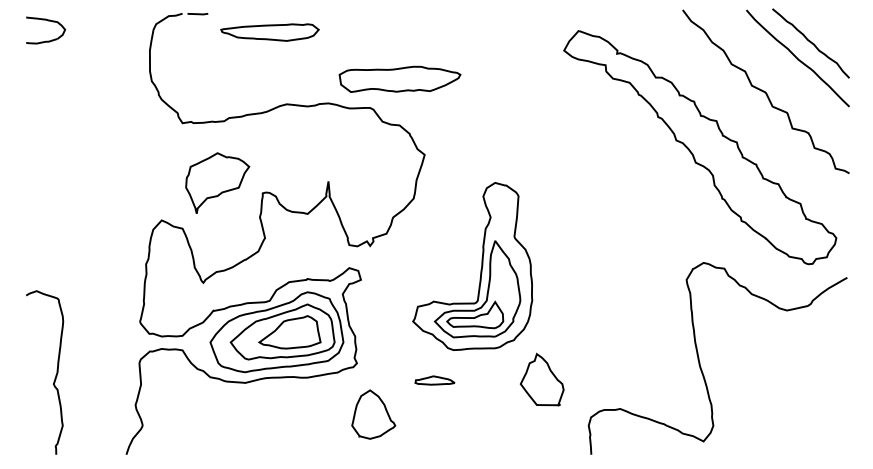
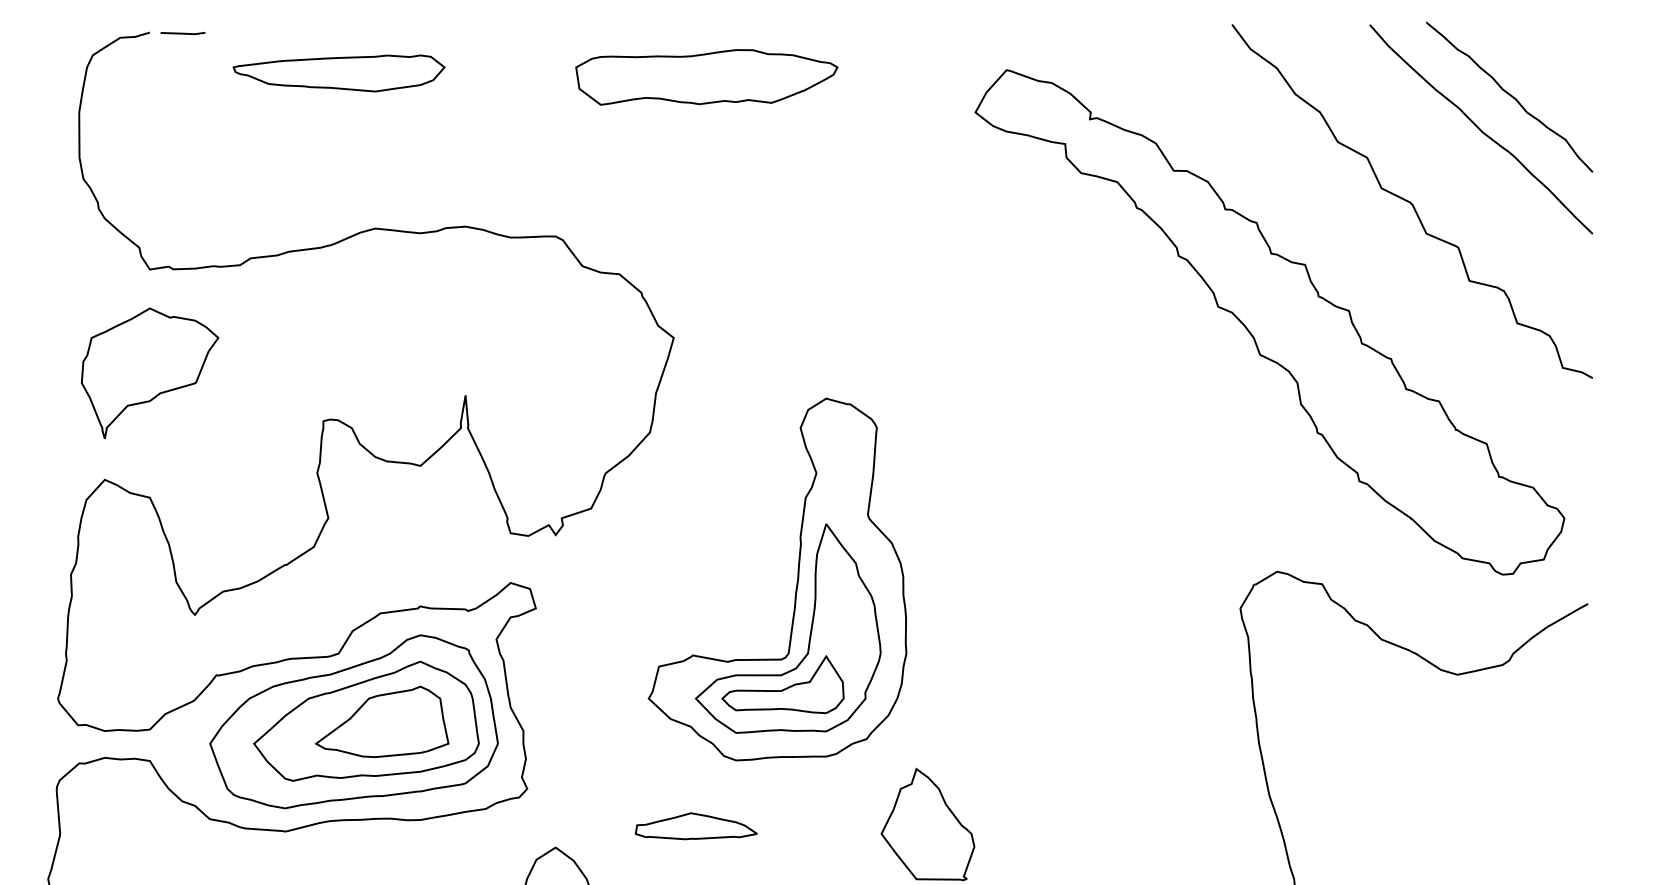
part: (399, 78) -> (705, 75), moved
part: (217, 182) -> (149, 371), moved
part: (434, 380) -> (694, 826), size x1.43

